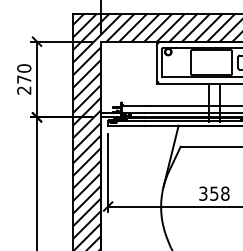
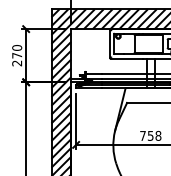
text: (202, 193) -> (142, 135), 358 -> 758

